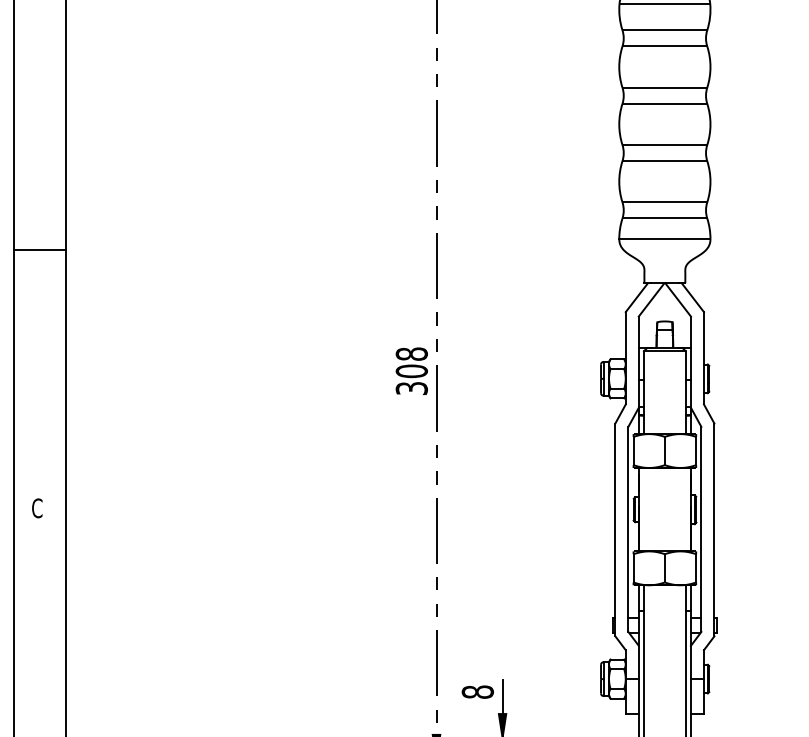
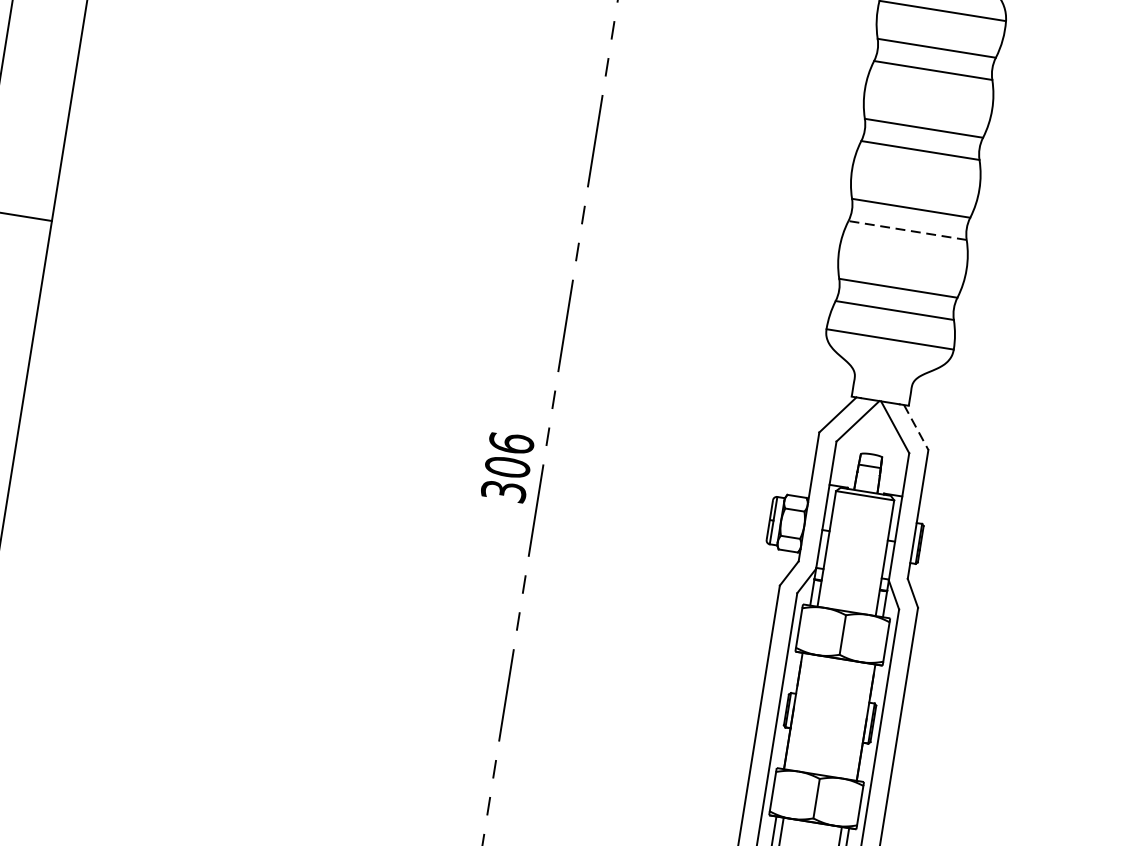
line: (664, 161) -> (906, 231), solid -> dashed
line: (693, 298) -> (916, 428), solid -> dashed
text: (411, 353) -> (511, 442), 308 -> 306

